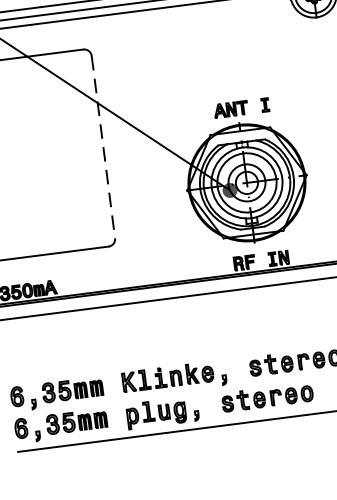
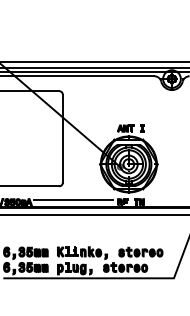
line: (102, 148) -> (62, 139), dashed -> solid
line: (141, 270) -> (73, 199), added

